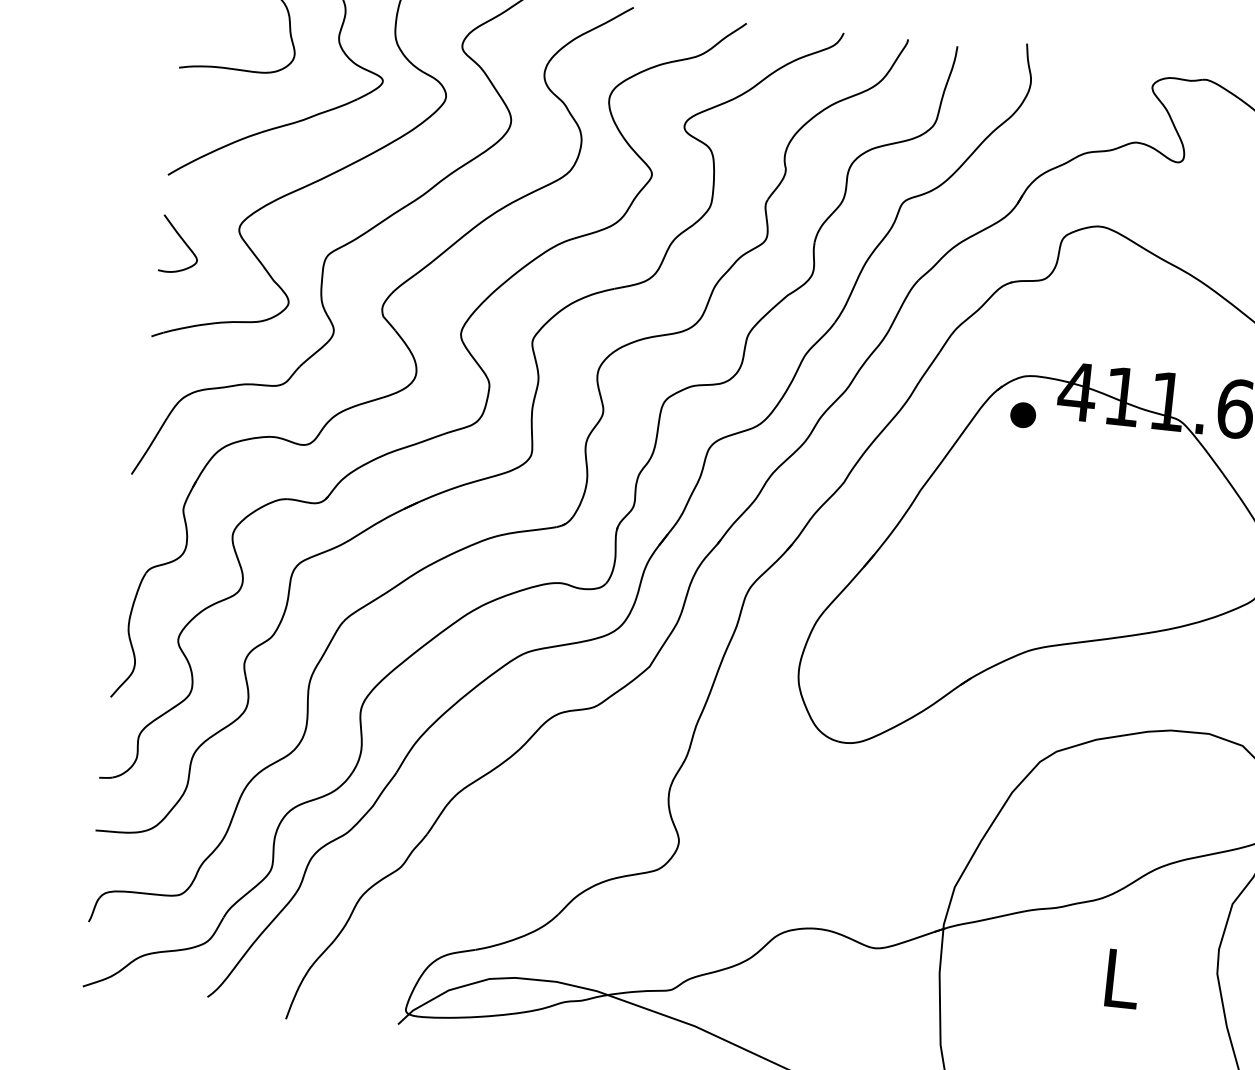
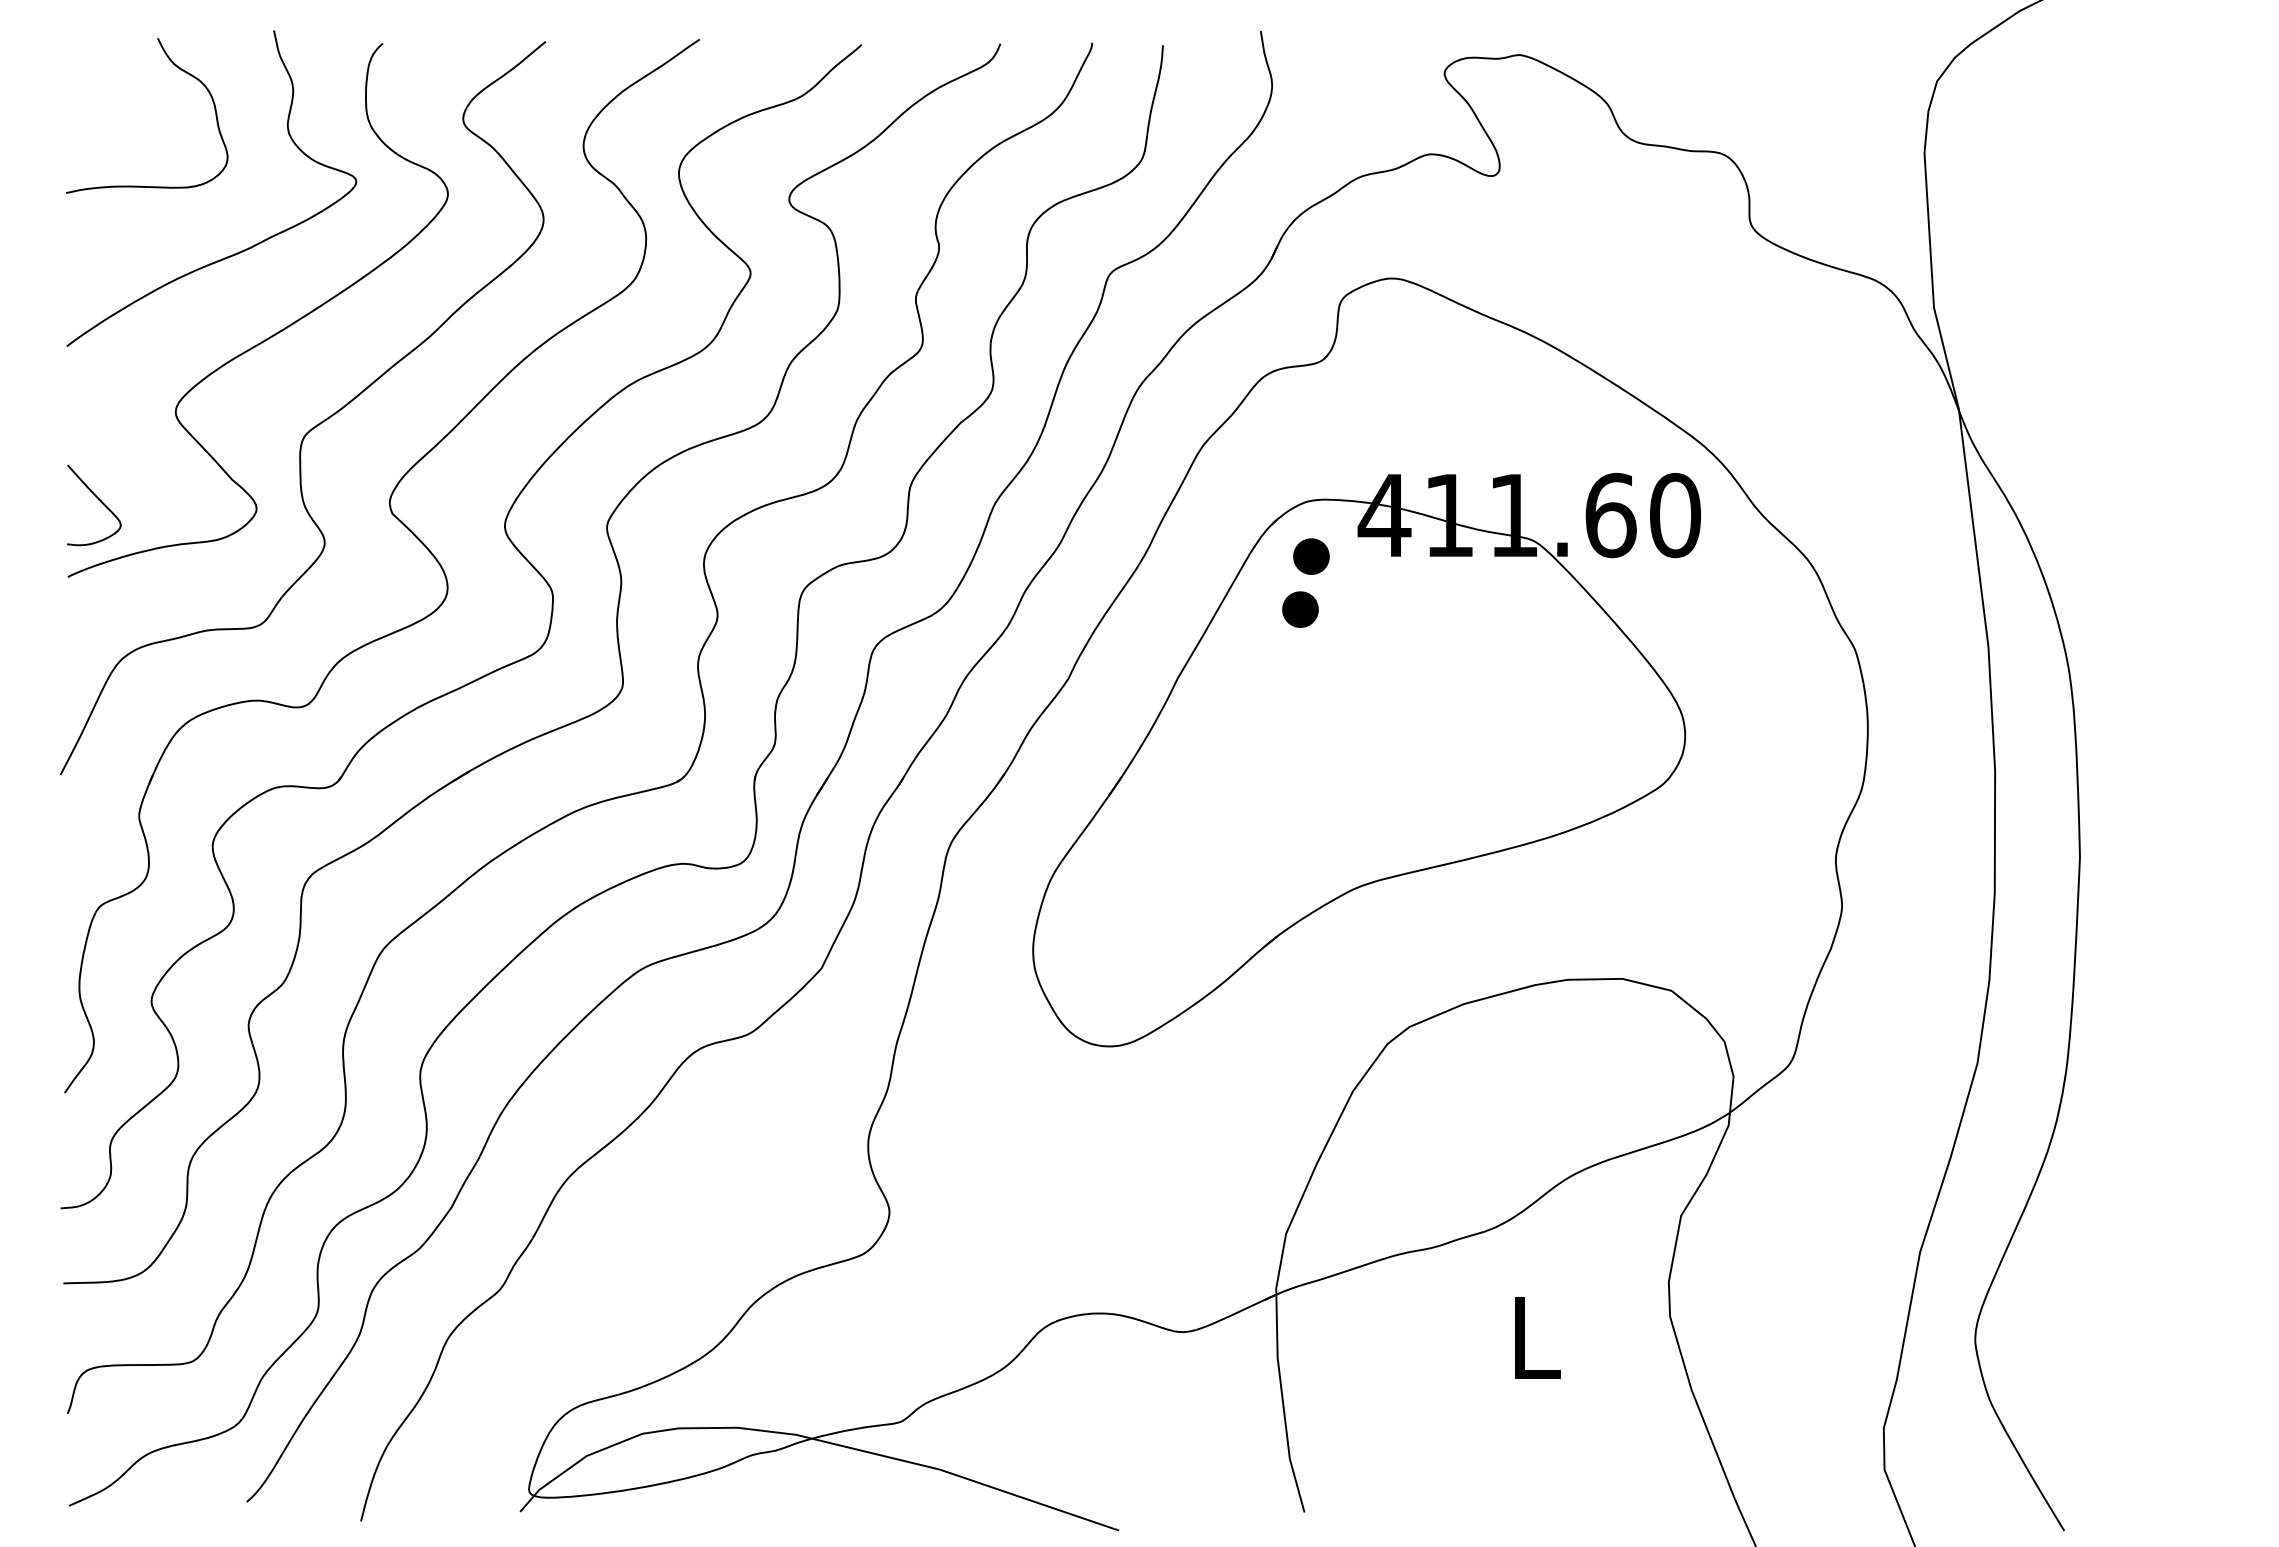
curve: (183, 241) -> (98, 500), moved
part: (1011, 451) -> (1300, 609), added

